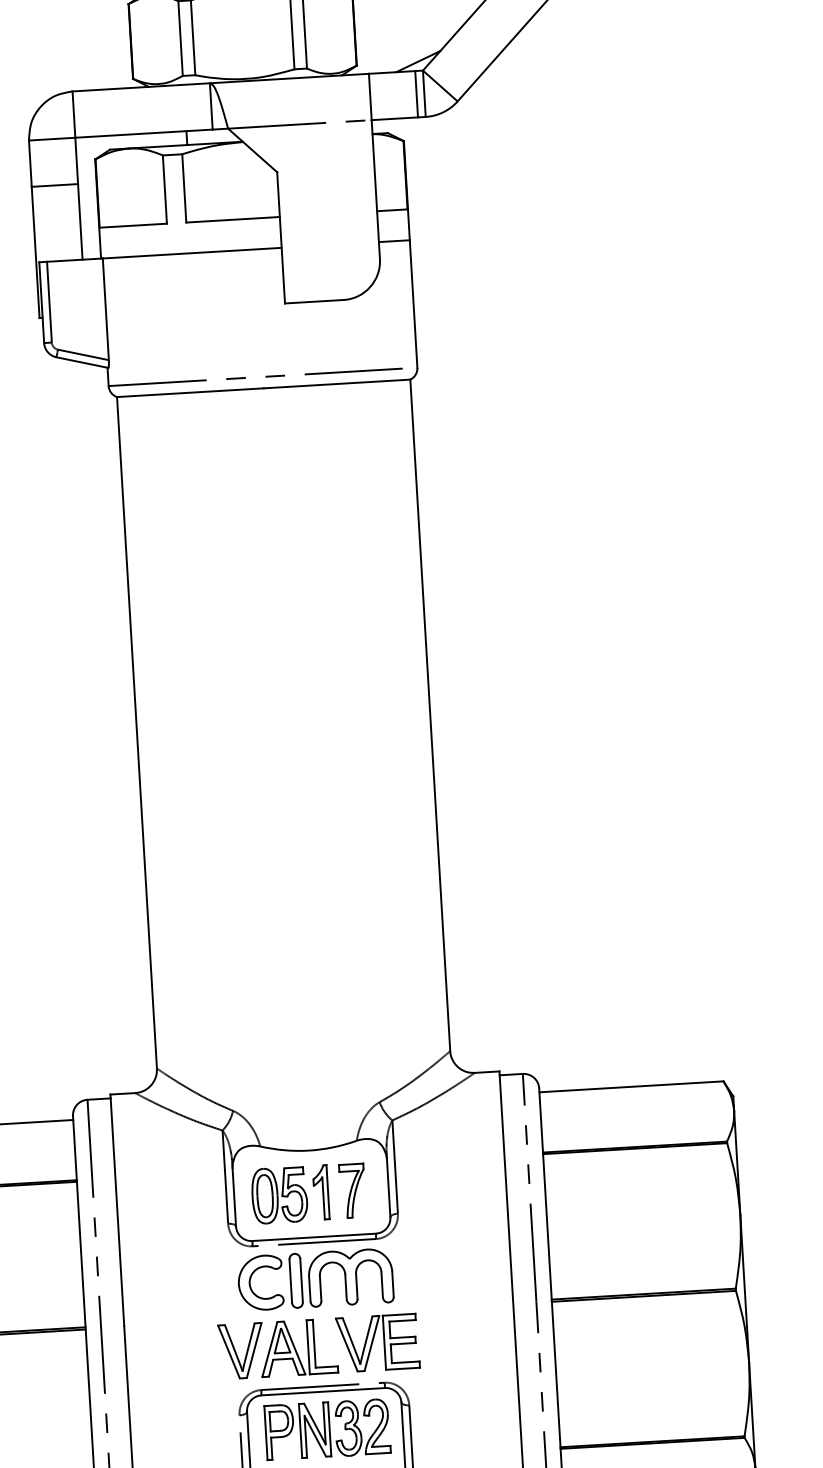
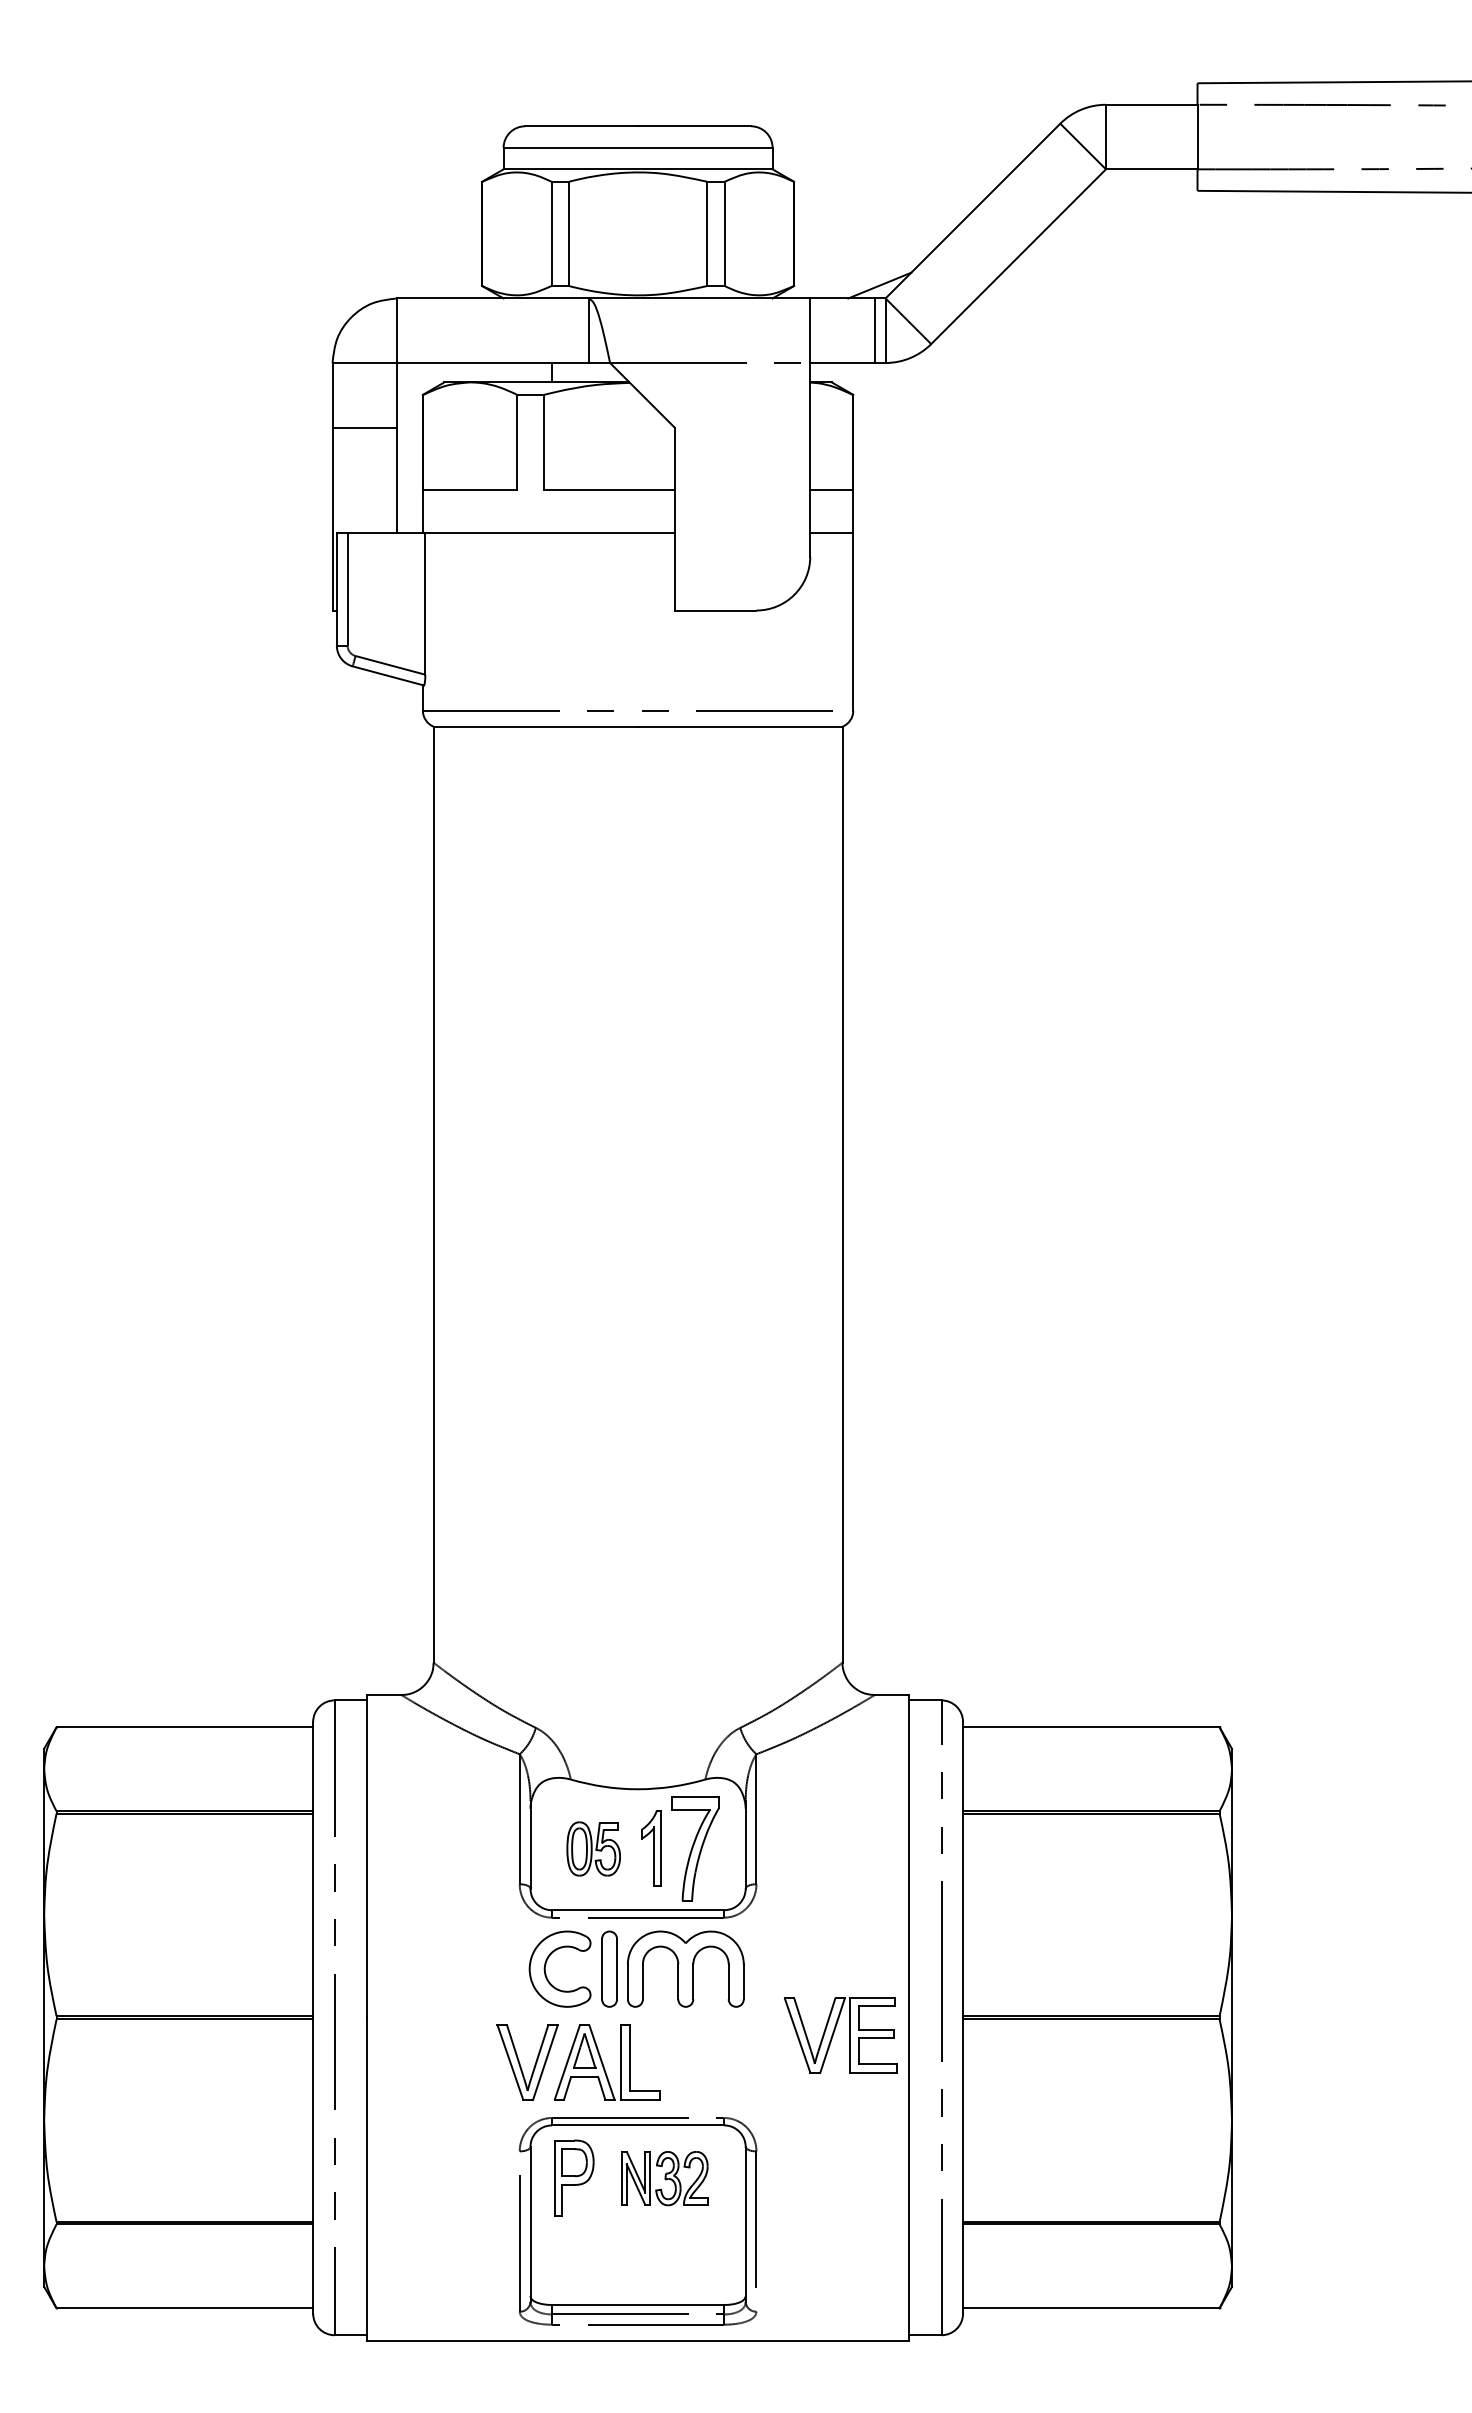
part: (352, 1190) -> (695, 1848), size x1.4
part: (279, 1194) -> (593, 1848), size x0.7
part: (373, 1342) -> (834, 2033), moved
part: (344, 1428) -> (664, 2178), size x0.7

